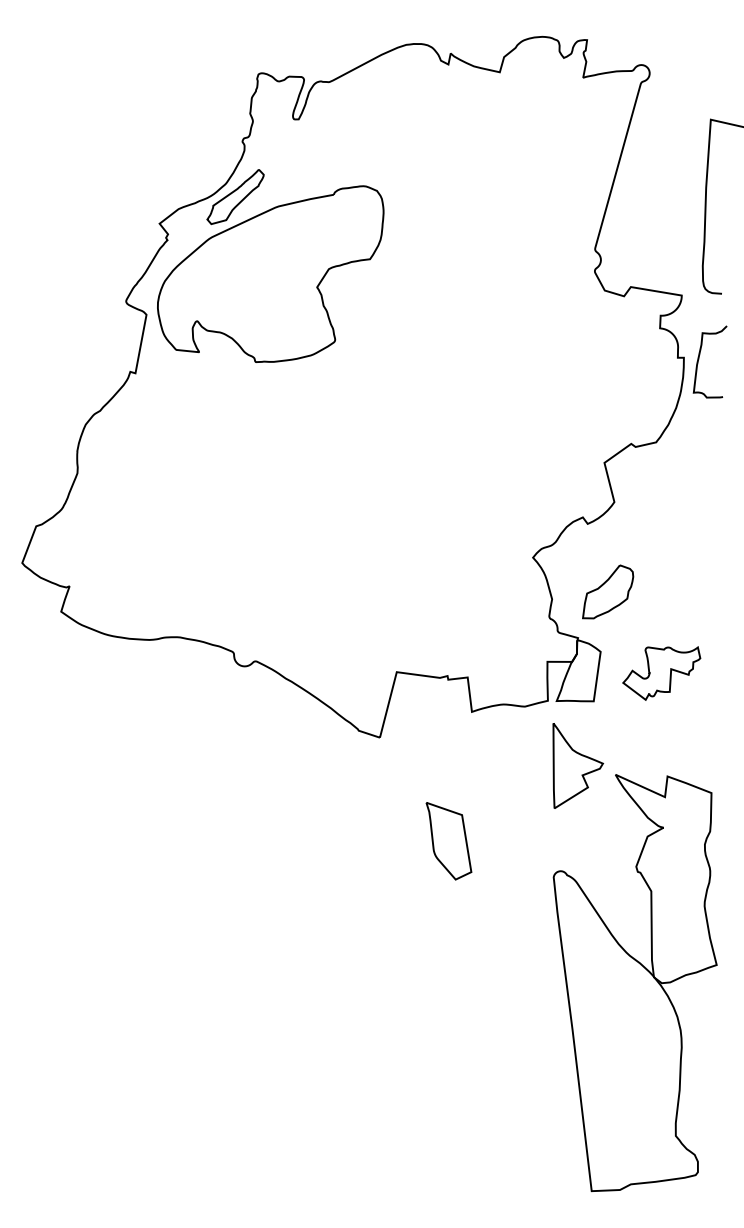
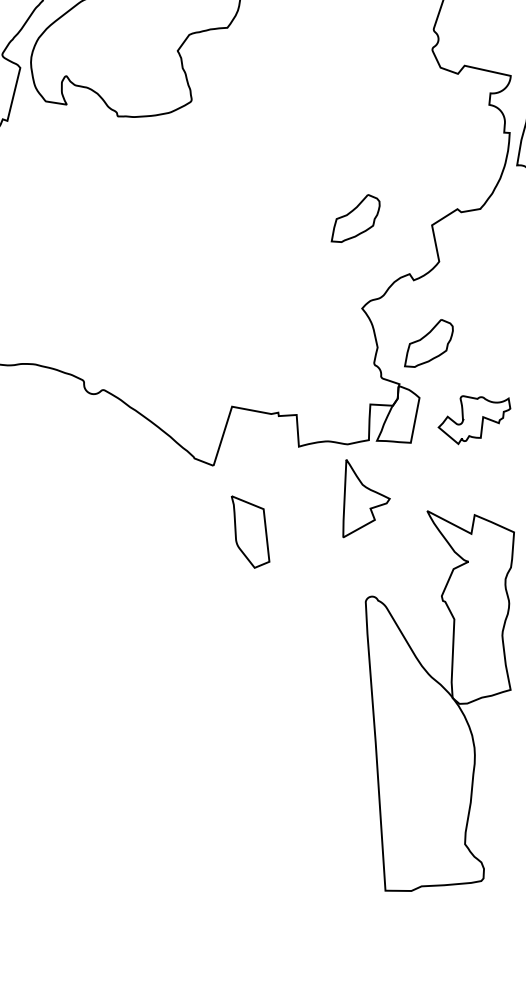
part: (521, 459) -> (356, 218), added
part: (578, 765) -> (367, 499), moved
part: (448, 841) -> (249, 532), moved

